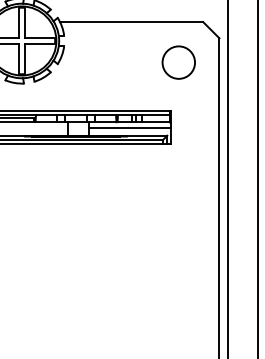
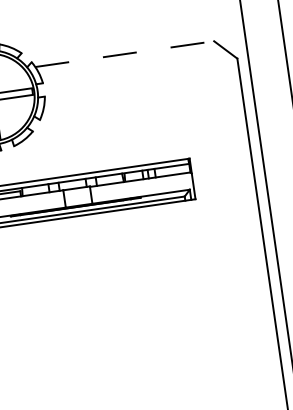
line: (131, 22) -> (124, 54), solid -> dashed
circle: (178, 62) -> (190, 96), removed
line: (129, 127) -> (141, 186), removed

